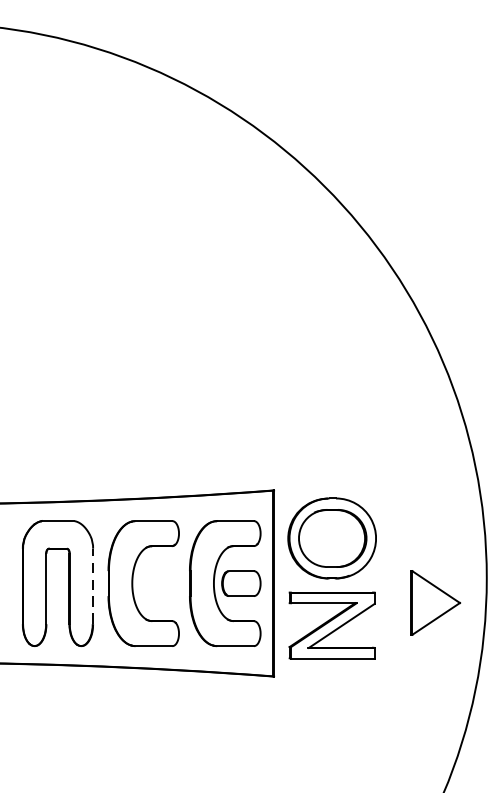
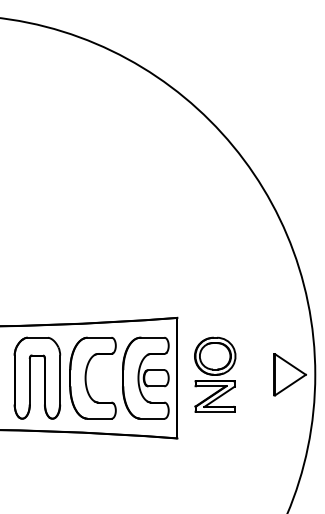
part: (332, 577) -> (215, 374), size x0.71
line: (93, 585) -> (60, 379), dashed -> solid
part: (434, 602) -> (289, 374), moved

